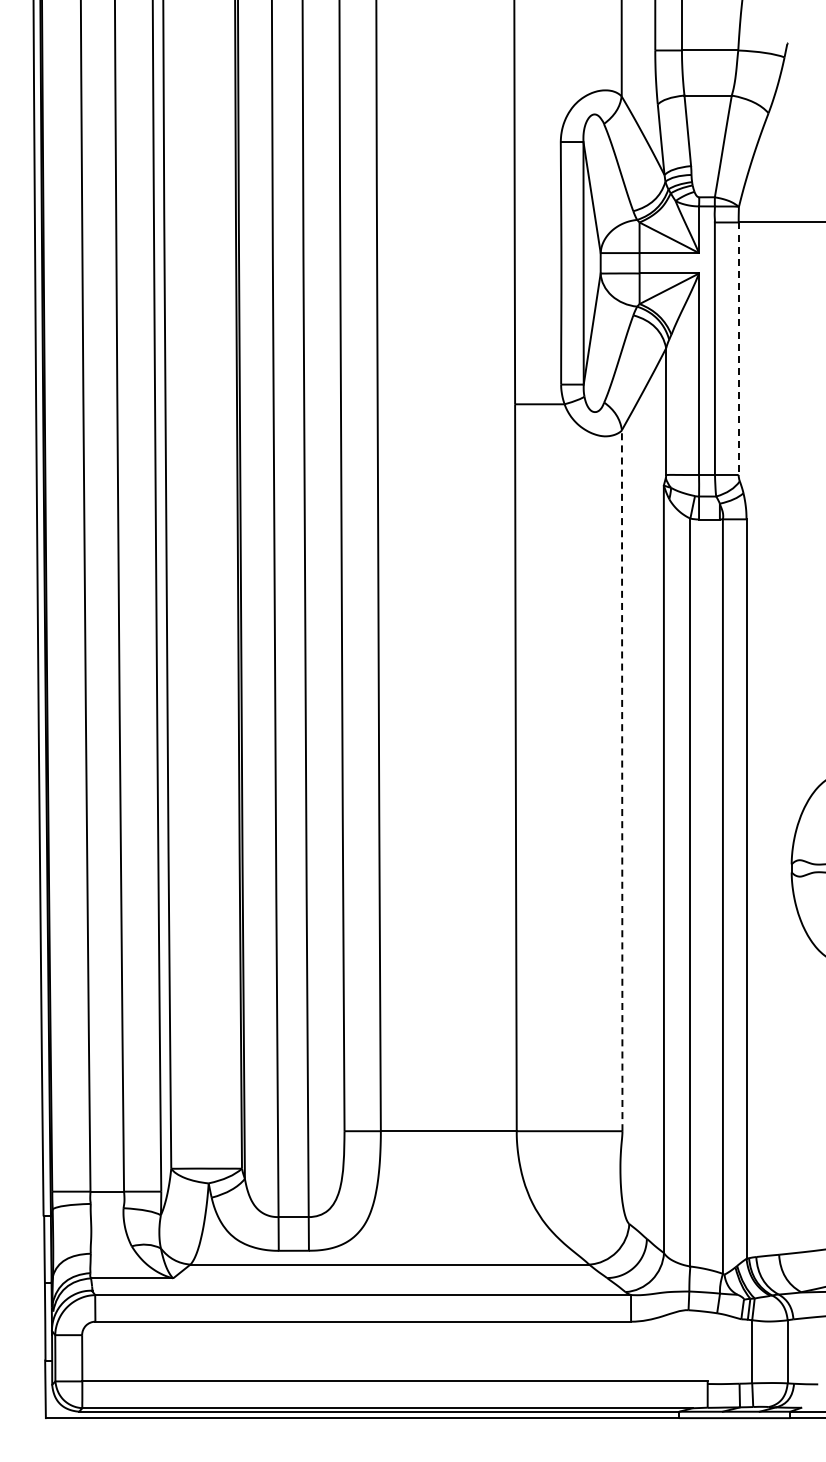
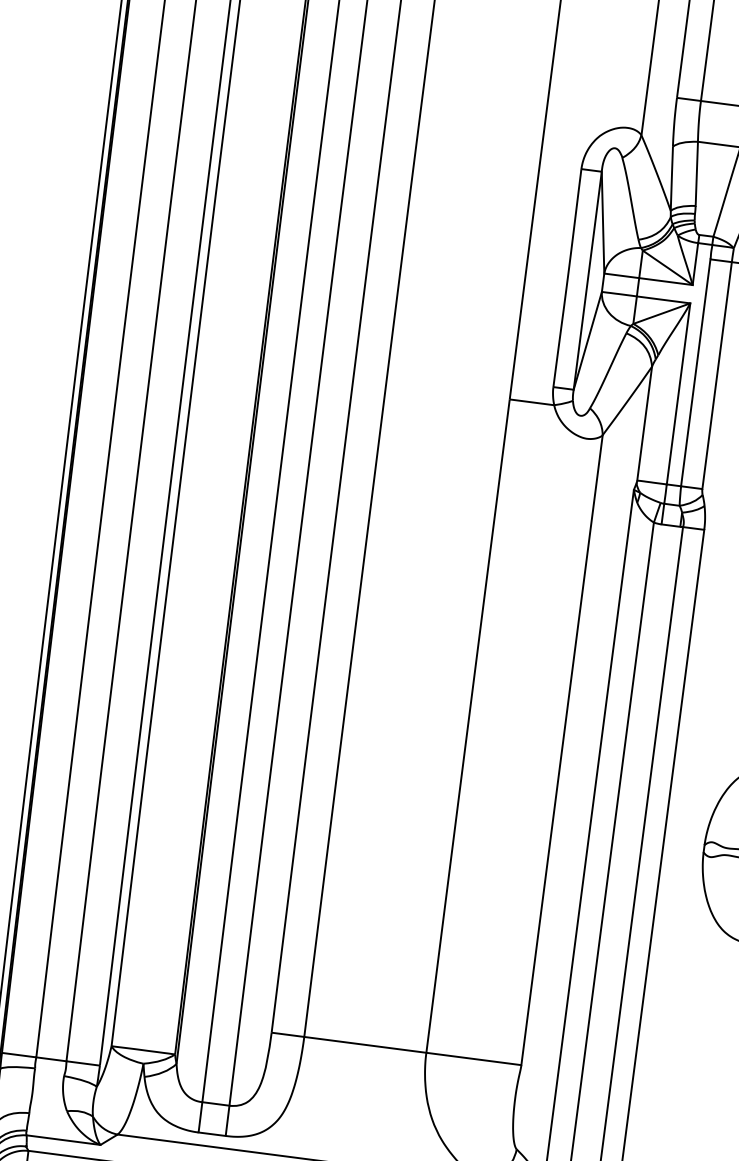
line: (738, 349) -> (716, 376), dashed -> solid
line: (622, 780) -> (562, 750), dashed -> solid

